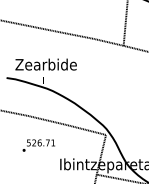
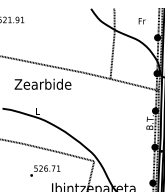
text: (45, 63) -> (42, 83), moved
text: (39, 144) -> (45, 170), moved

